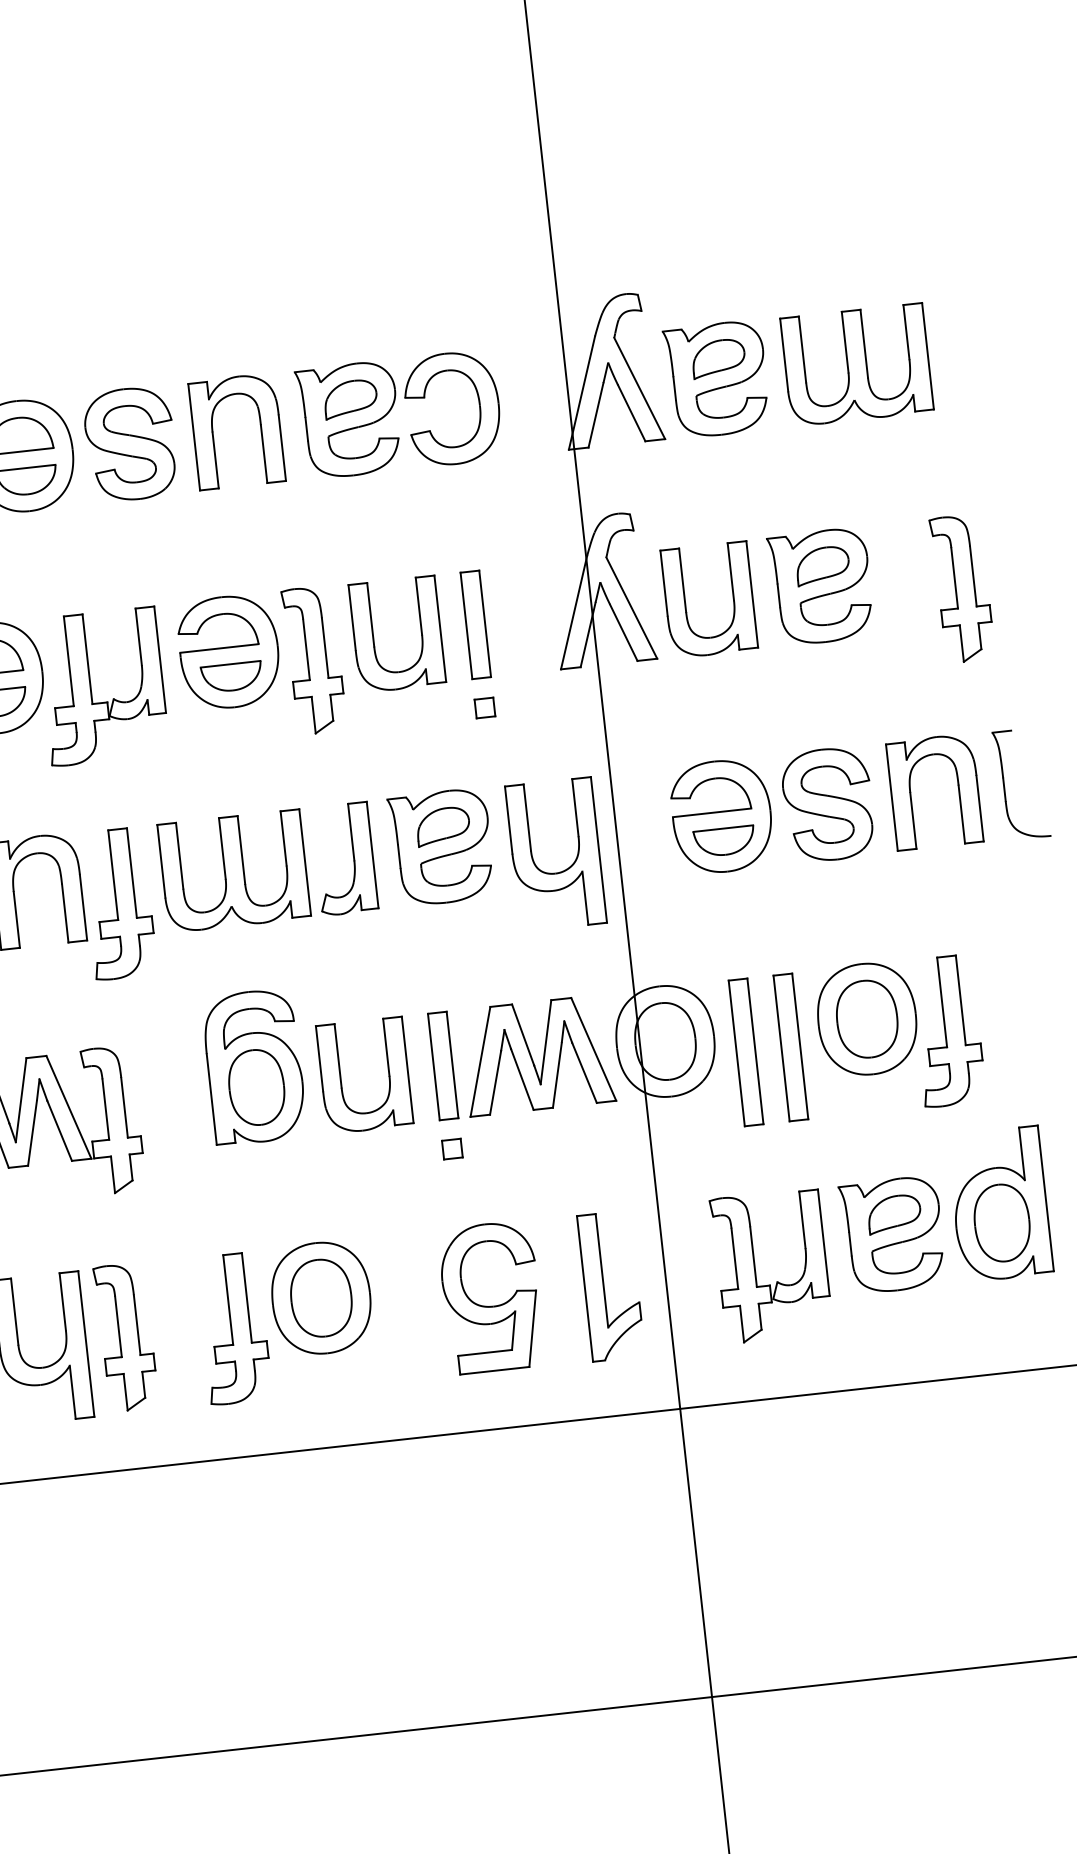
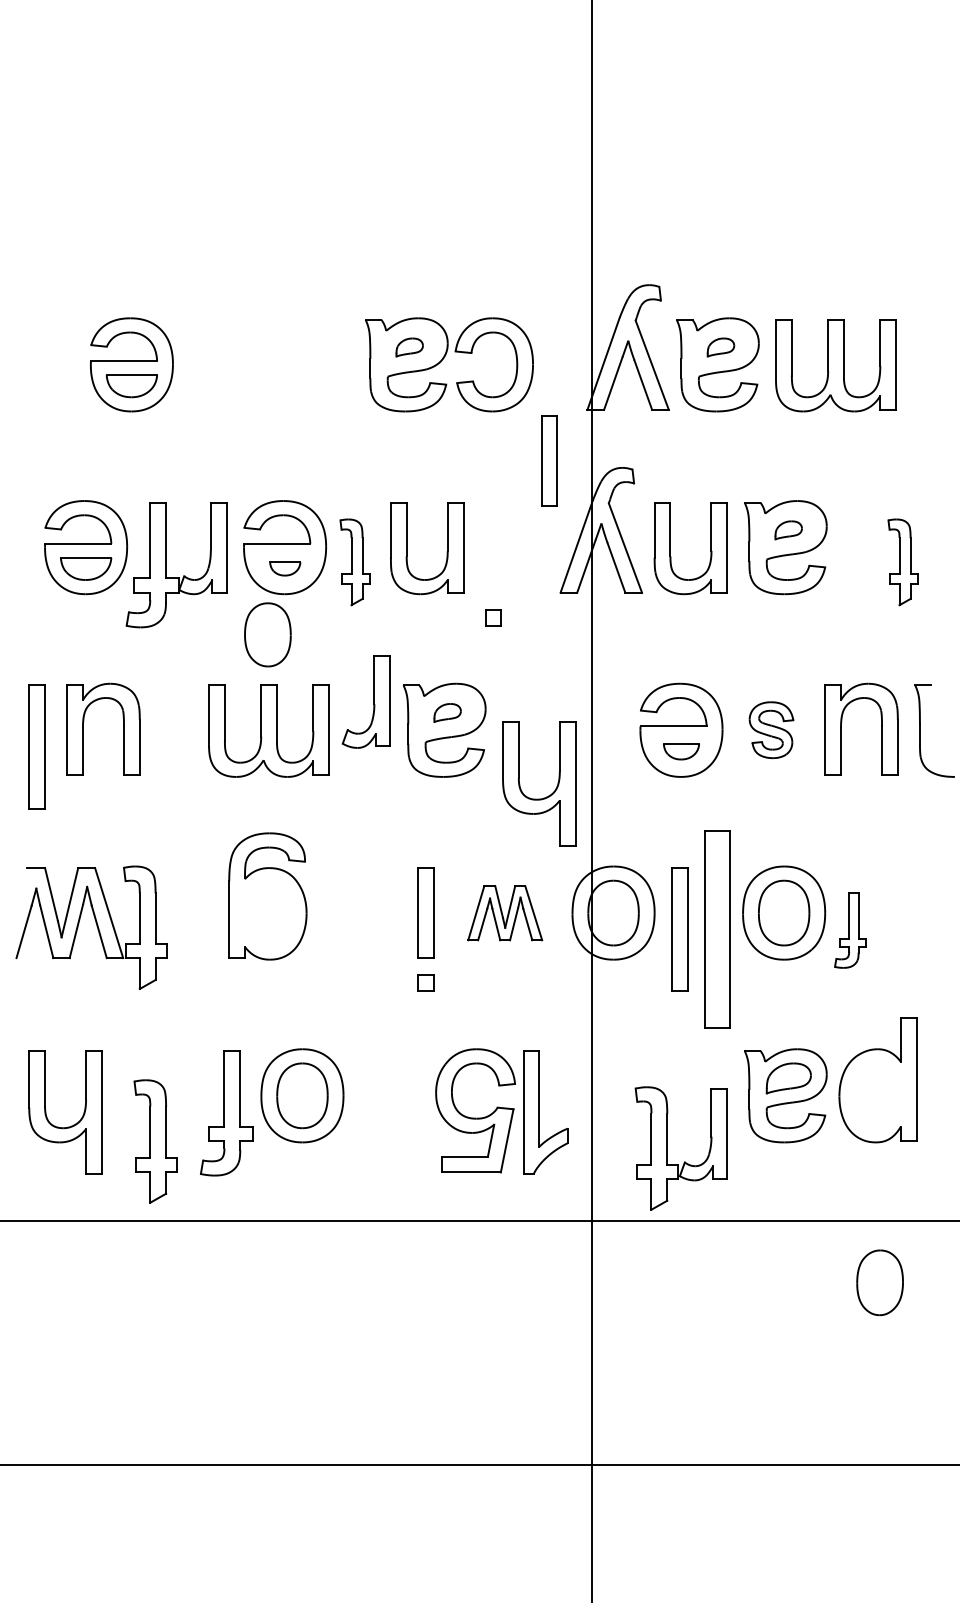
part: (718, 358) -> (720, 347), size x0.6
part: (350, 399) -> (409, 347), size x0.6
part: (260, 428) -> (331, 363), removed
part: (130, 443) -> (221, 364), removed
part: (822, 566) -> (788, 530), size x0.6
part: (962, 588) -> (903, 562), size x0.7
part: (475, 624) -> (549, 460), moved
part: (314, 660) -> (355, 562), size x0.7
part: (232, 676) -> (285, 568), size x0.6
part: (828, 803) -> (771, 729), size x0.6
part: (442, 825) -> (447, 712), size x0.6
part: (724, 841) -> (681, 751), size x0.7
part: (352, 857) -> (373, 701), moved
part: (562, 870) -> (543, 797), moved
part: (118, 903) -> (169, 747), removed
part: (947, 1031) -> (850, 930), size x0.6
part: (790, 1047) -> (717, 929), size x1.6
part: (536, 1056) -> (504, 913), size x0.6
part: (388, 1078) -> (378, 918), removed
part: (256, 1087) -> (267, 634), moved
part: (1001, 1222) -> (879, 1282), moved
part: (755, 1267) -> (667, 1148), moved
part: (492, 1305) -> (475, 1117), moved
part: (125, 1337) -> (155, 1141), moved

